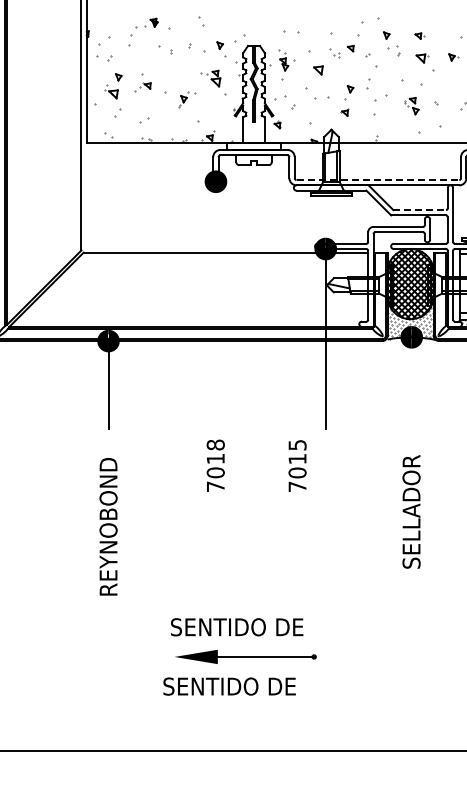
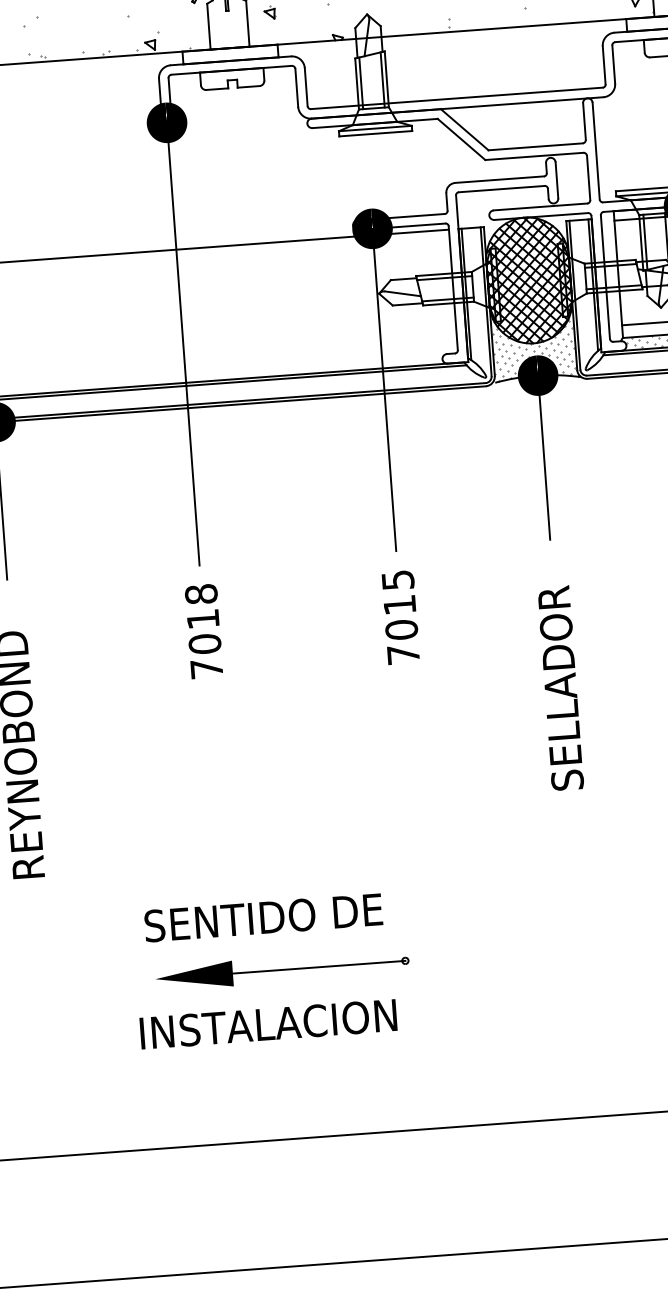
line: (378, 180) -> (457, 99), dashed -> solid
line: (420, 210) -> (537, 147), dashed -> solid
line: (215, 304) -> (182, 342), added
line: (411, 382) -> (543, 456), added
text: (297, 465) -> (400, 616), moved
text: (234, 686) -> (266, 1024), SENTIDO DE -> INSTALACION

